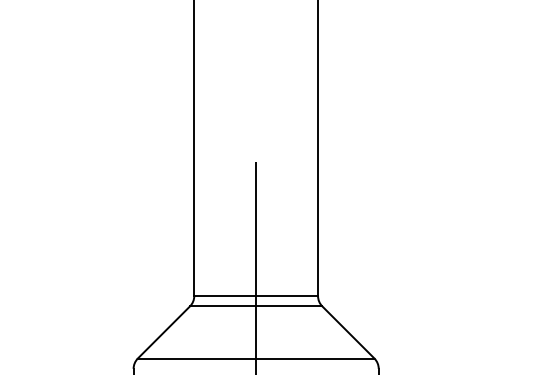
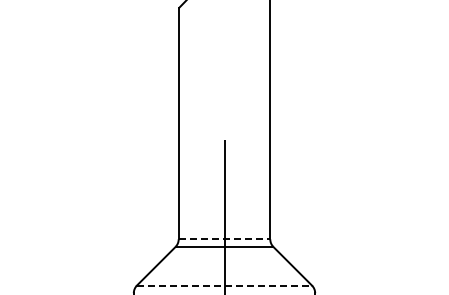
line: (256, 296) -> (224, 239), solid -> dashed
line: (256, 358) -> (224, 285), solid -> dashed

